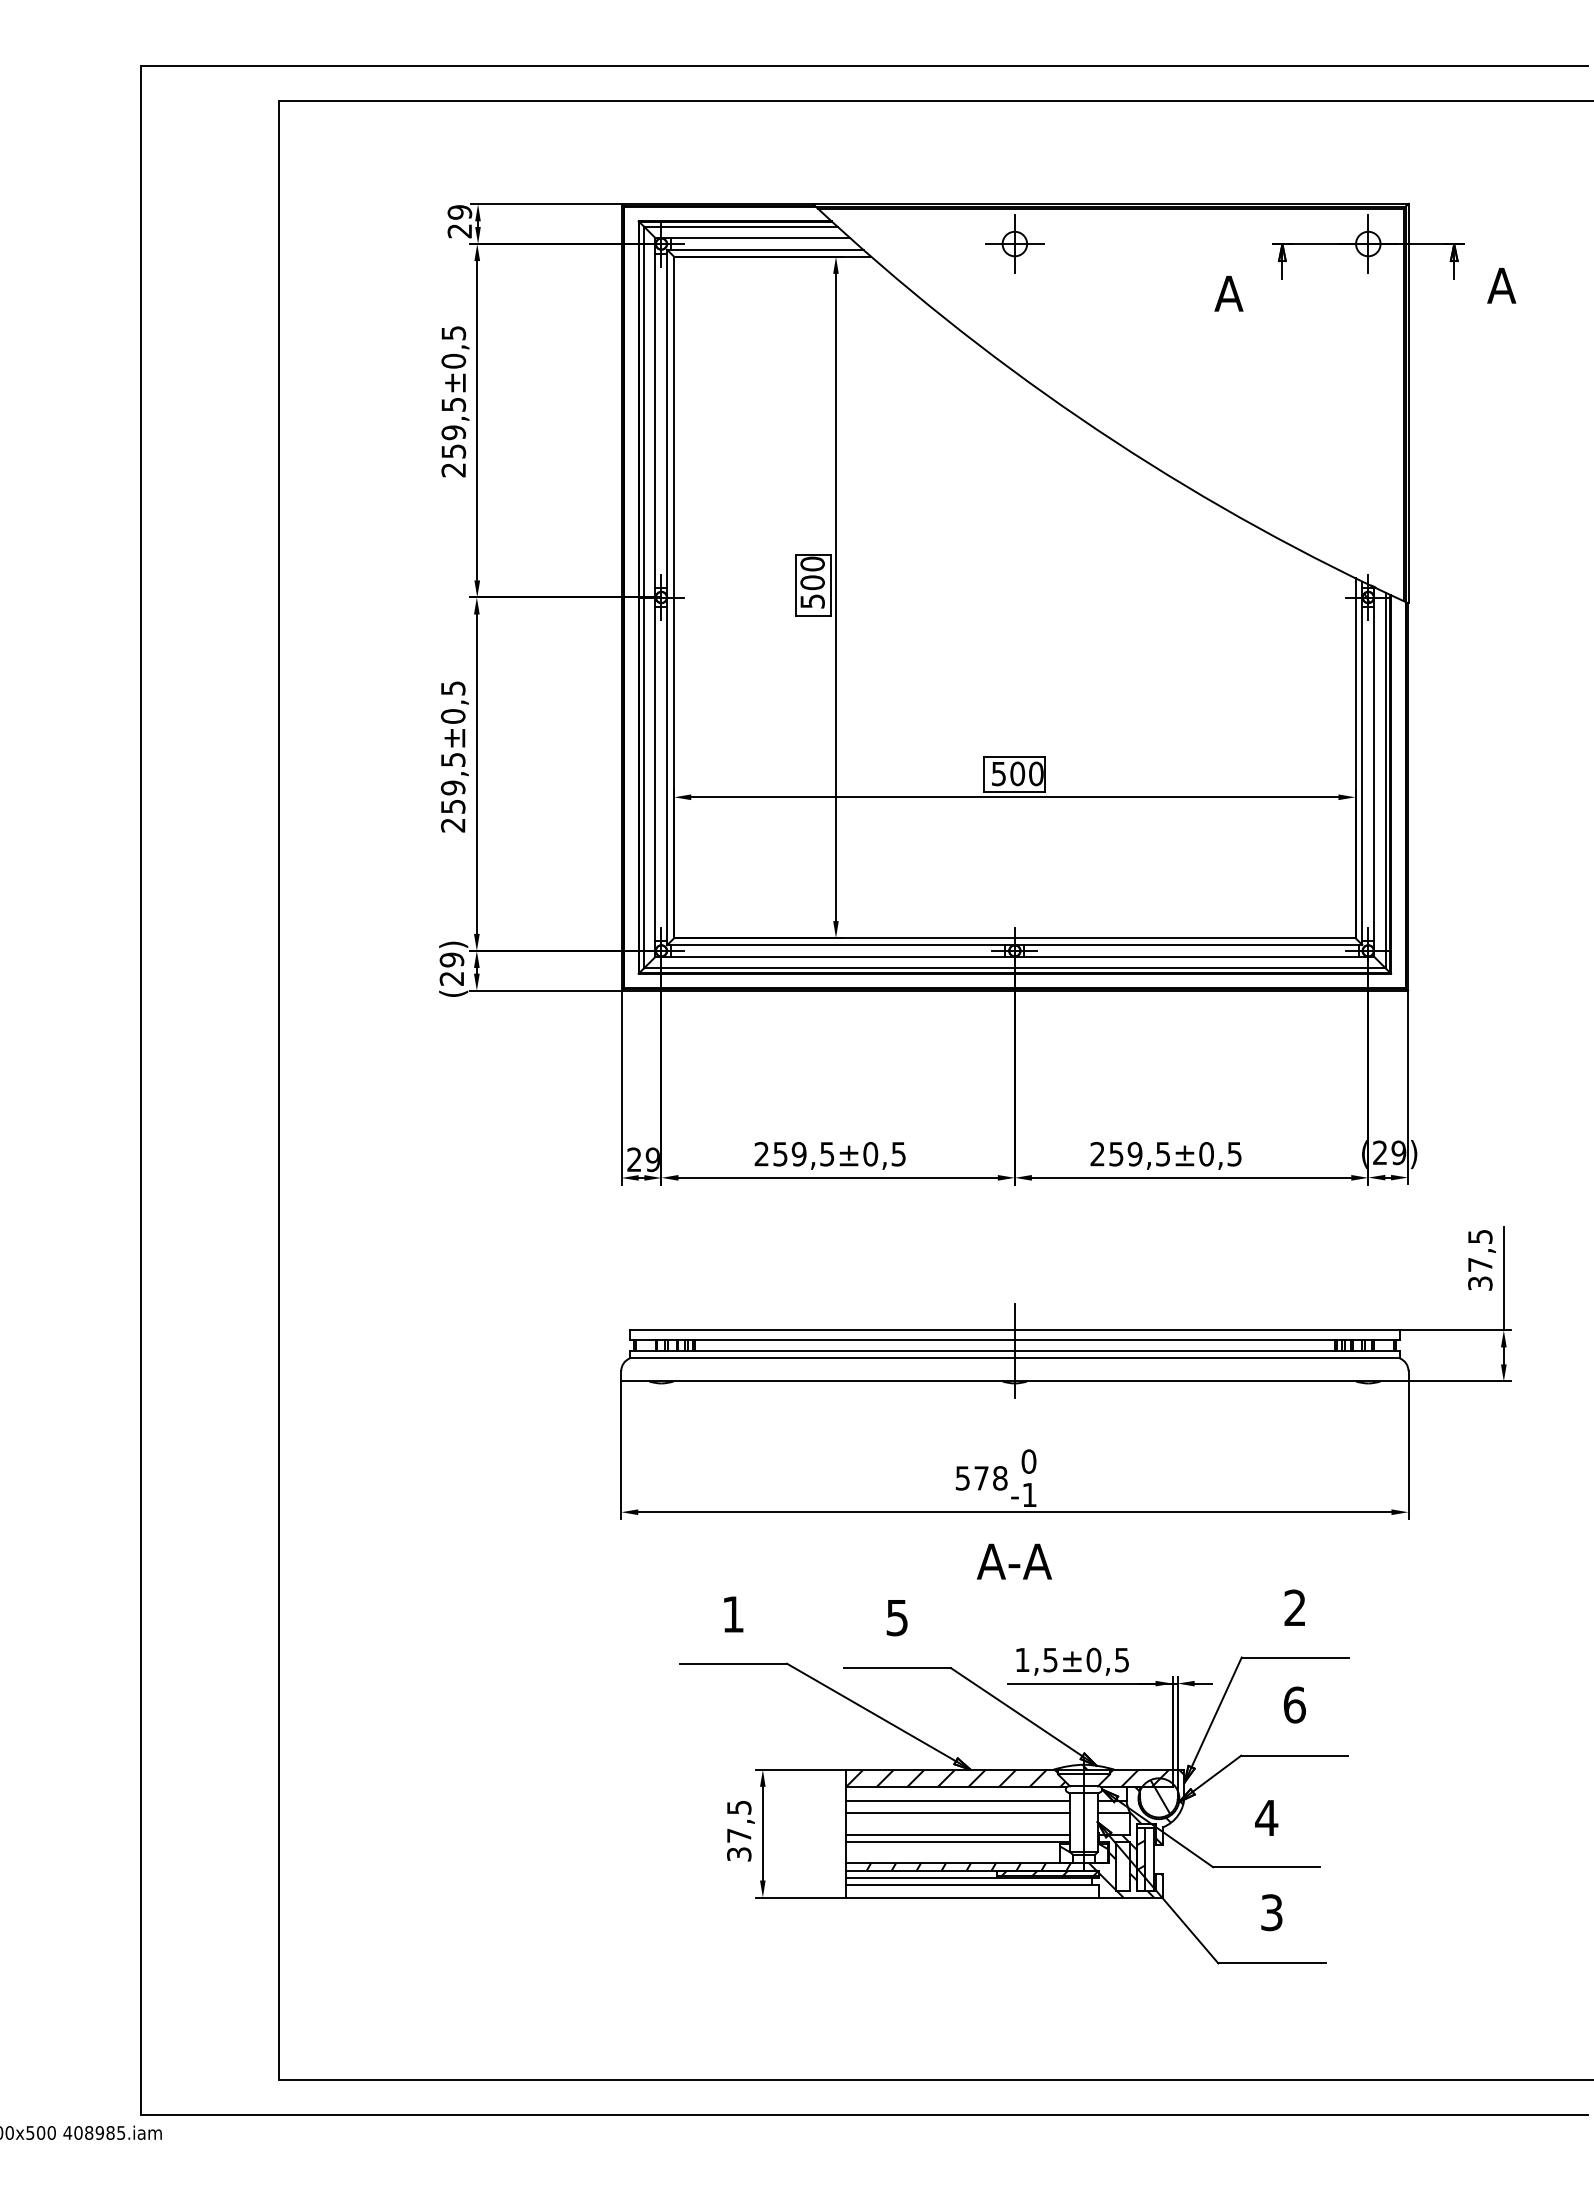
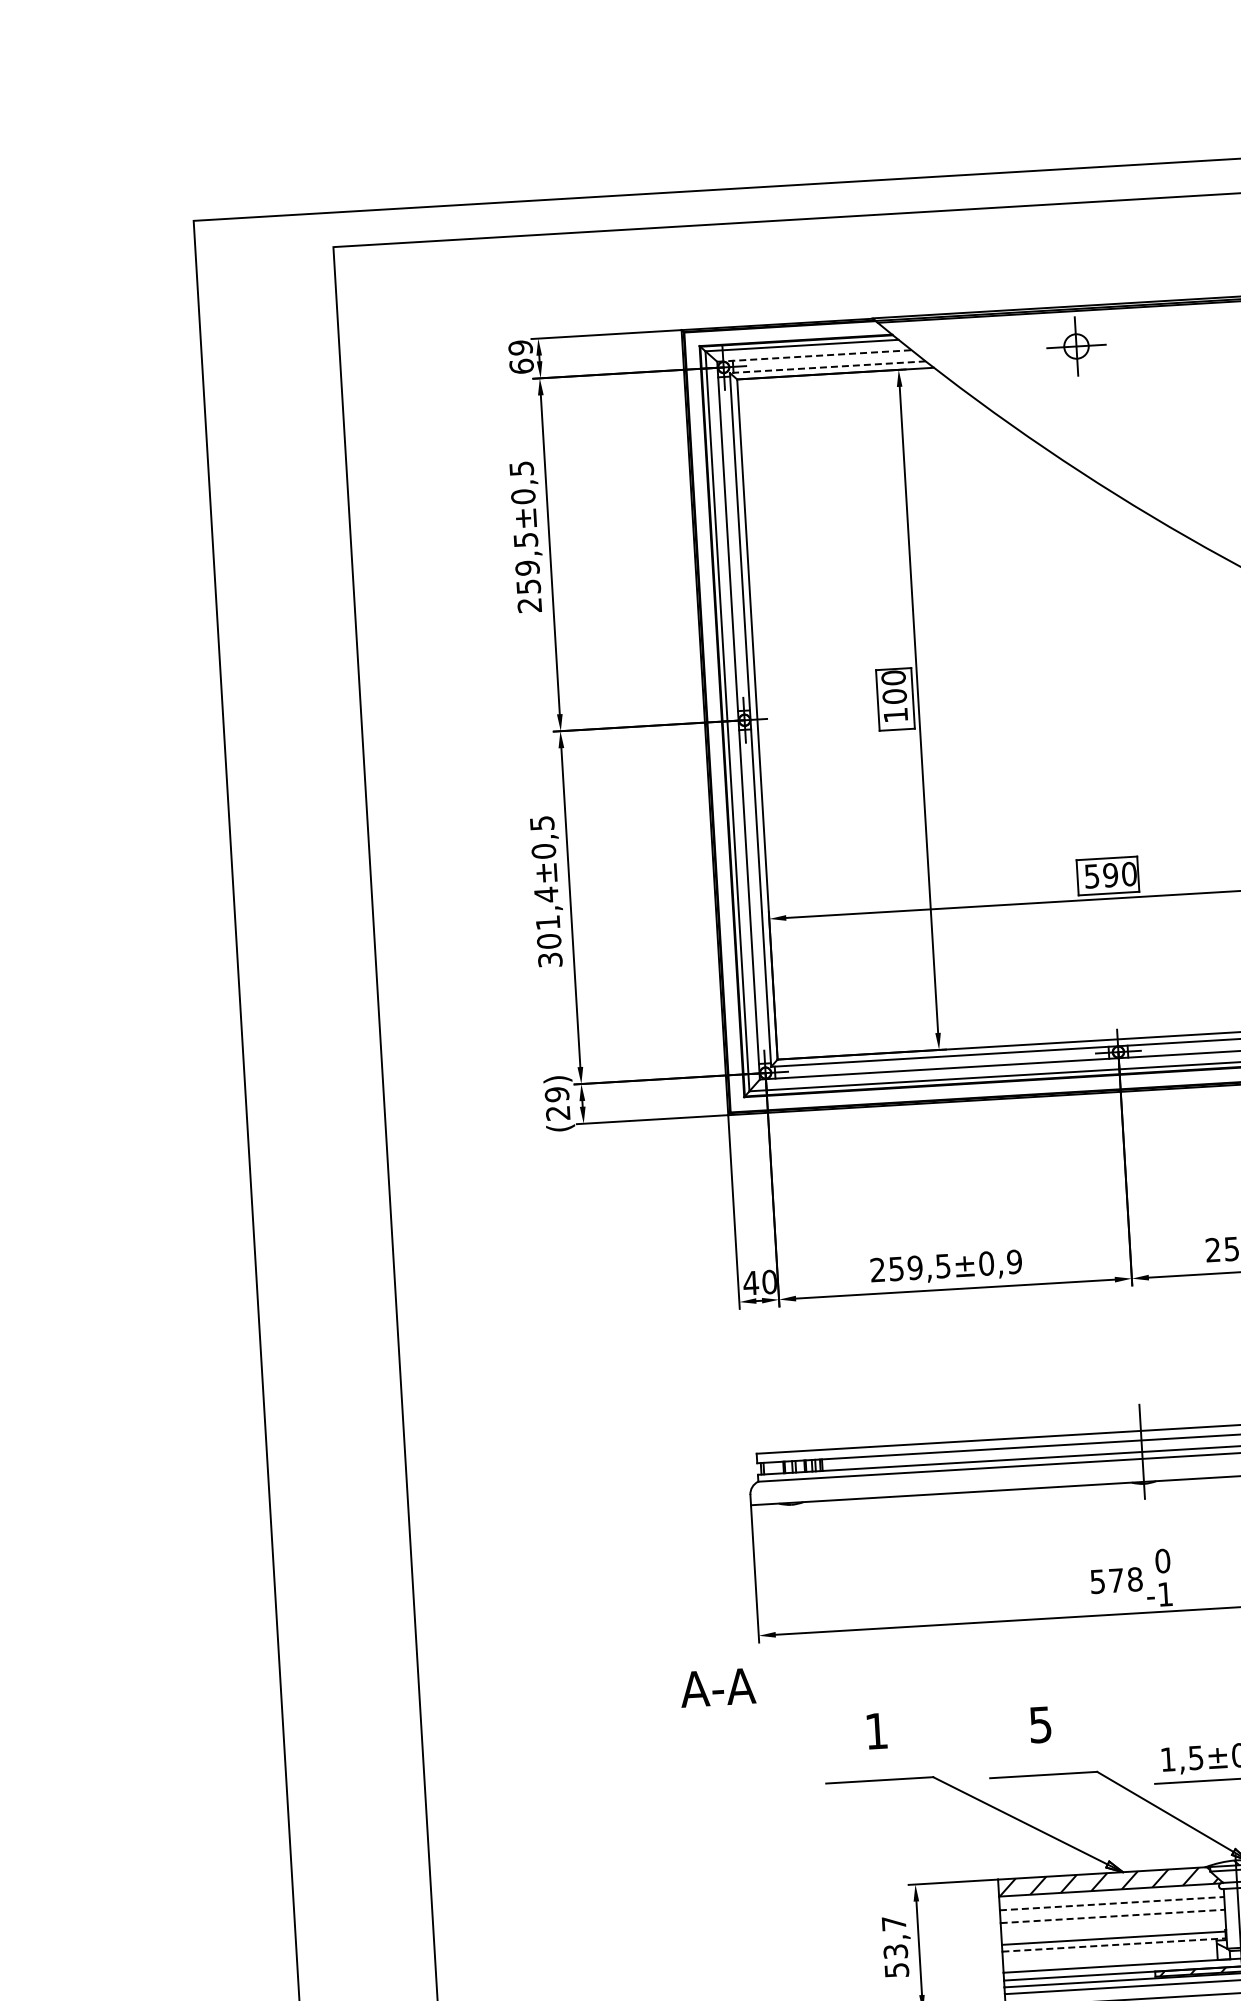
text: (459, 230) -> (521, 365), 29 -> 69
line: (753, 238) -> (815, 356), solid -> dashed
line: (764, 249) -> (826, 366), solid -> dashed
text: (812, 601) -> (895, 715), 500 -> 100
text: (1017, 773) -> (1110, 874), 500 -> 590
text: (453, 792) -> (548, 927), 259,5 -> 301,4
text: (898, 1153) -> (1014, 1261), ±0,5 -> ±0,9
text: (642, 1159) -> (759, 1282), 29 -> 40
text: (1013, 1561) -> (717, 1687), moved
line: (958, 1800) -> (1112, 1903), solid -> dashed
line: (958, 1813) -> (1113, 1916), solid -> dashed
text: (739, 1830) -> (895, 1946), 37,5 -> 53,7
line: (957, 1842) -> (1114, 1945), solid -> dashed
hatch: (957, 1866) -> (1115, 1969), removed

